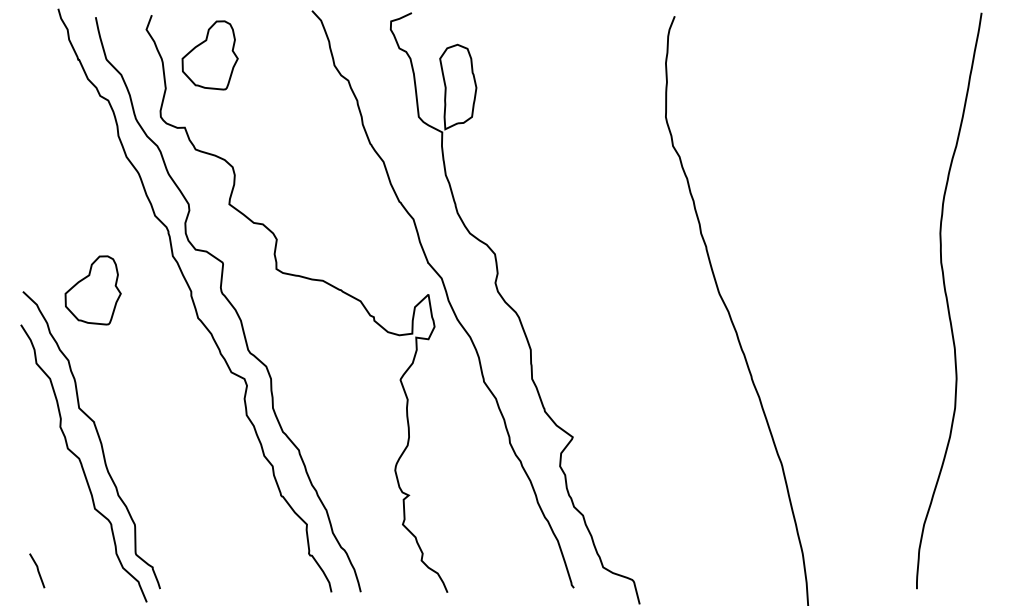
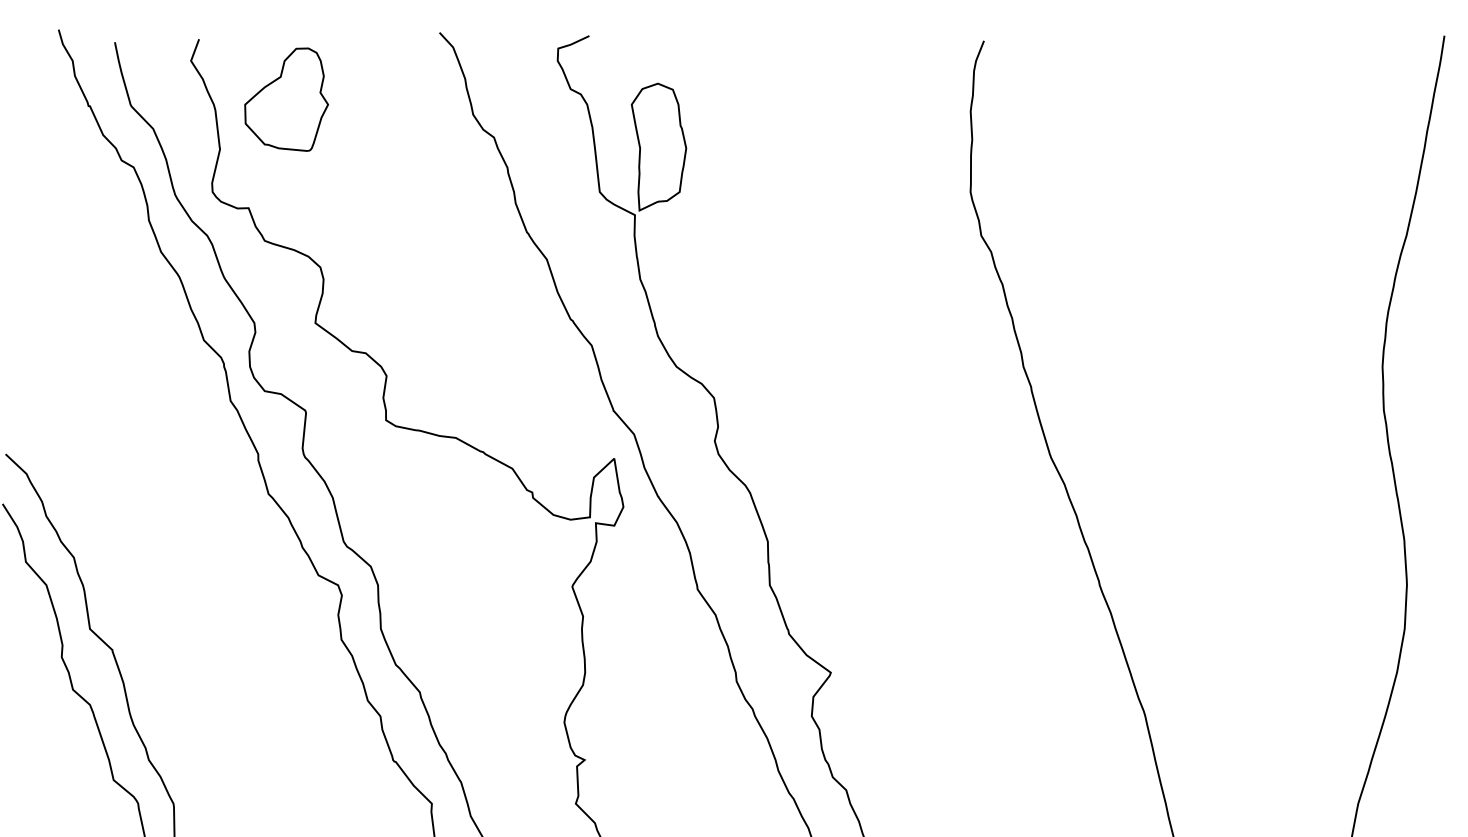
part: (92, 290) -> (110, 452), removed

